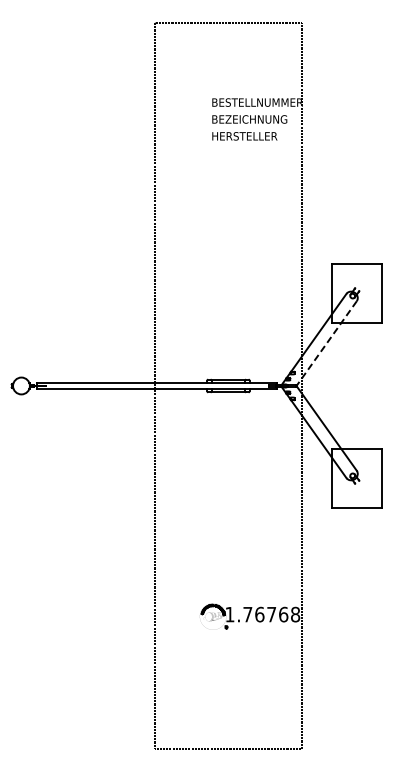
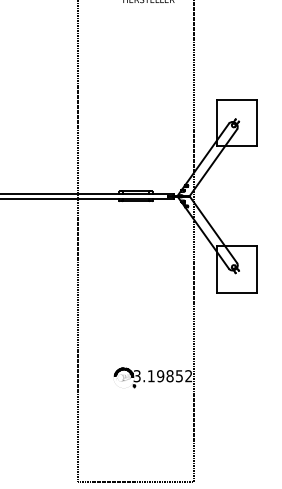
line: (326, 343) -> (213, 162), dashed -> solid
text: (262, 614) -> (162, 376), 1.76768 -> 3.19852

